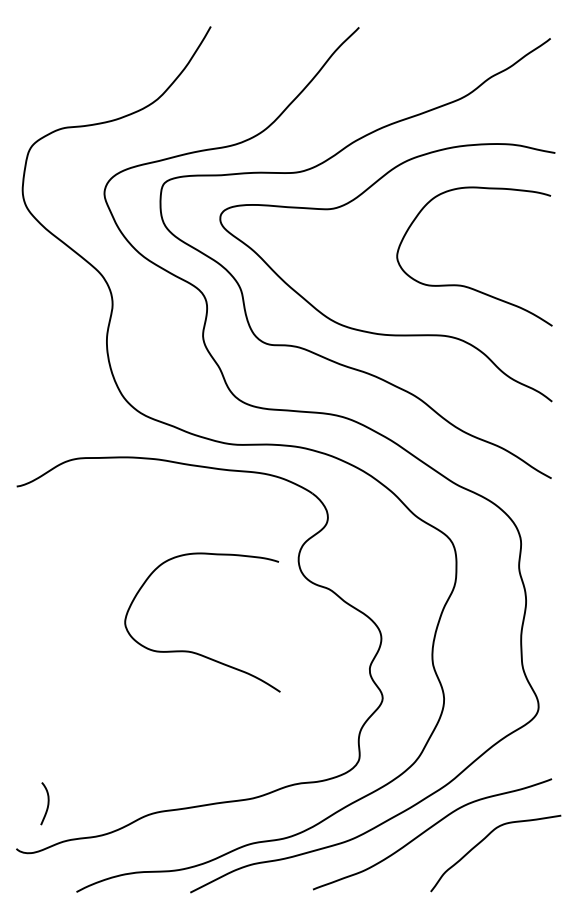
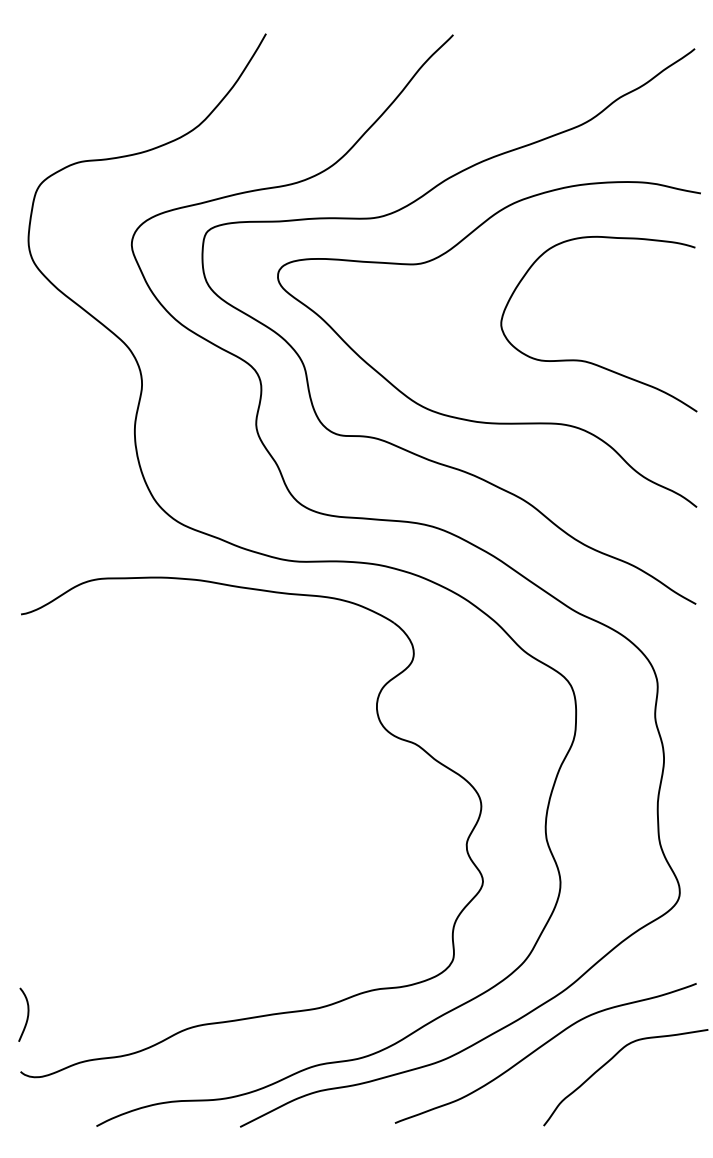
curve: (193, 651) -> (244, 822), removed
curve: (47, 803) -> (27, 1014), moved

